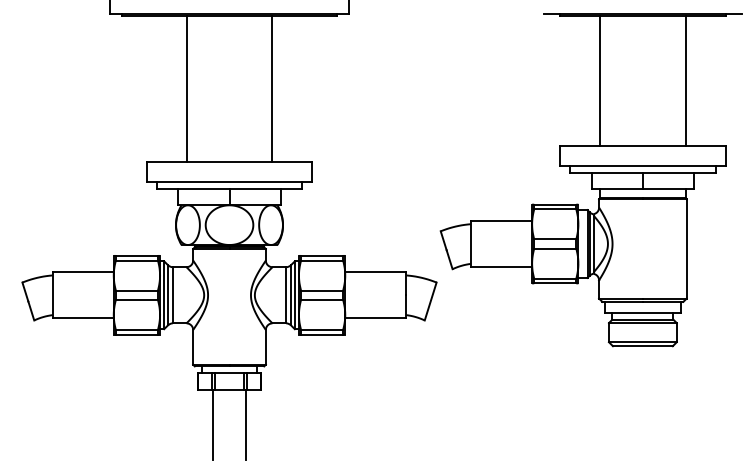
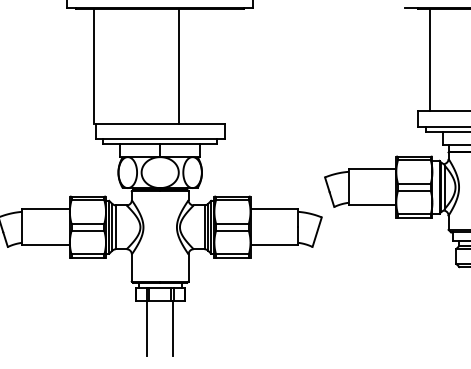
line: (600, 80) -> (430, 59), moved
line: (186, 88) -> (93, 65), moved
line: (272, 88) -> (179, 65), moved

